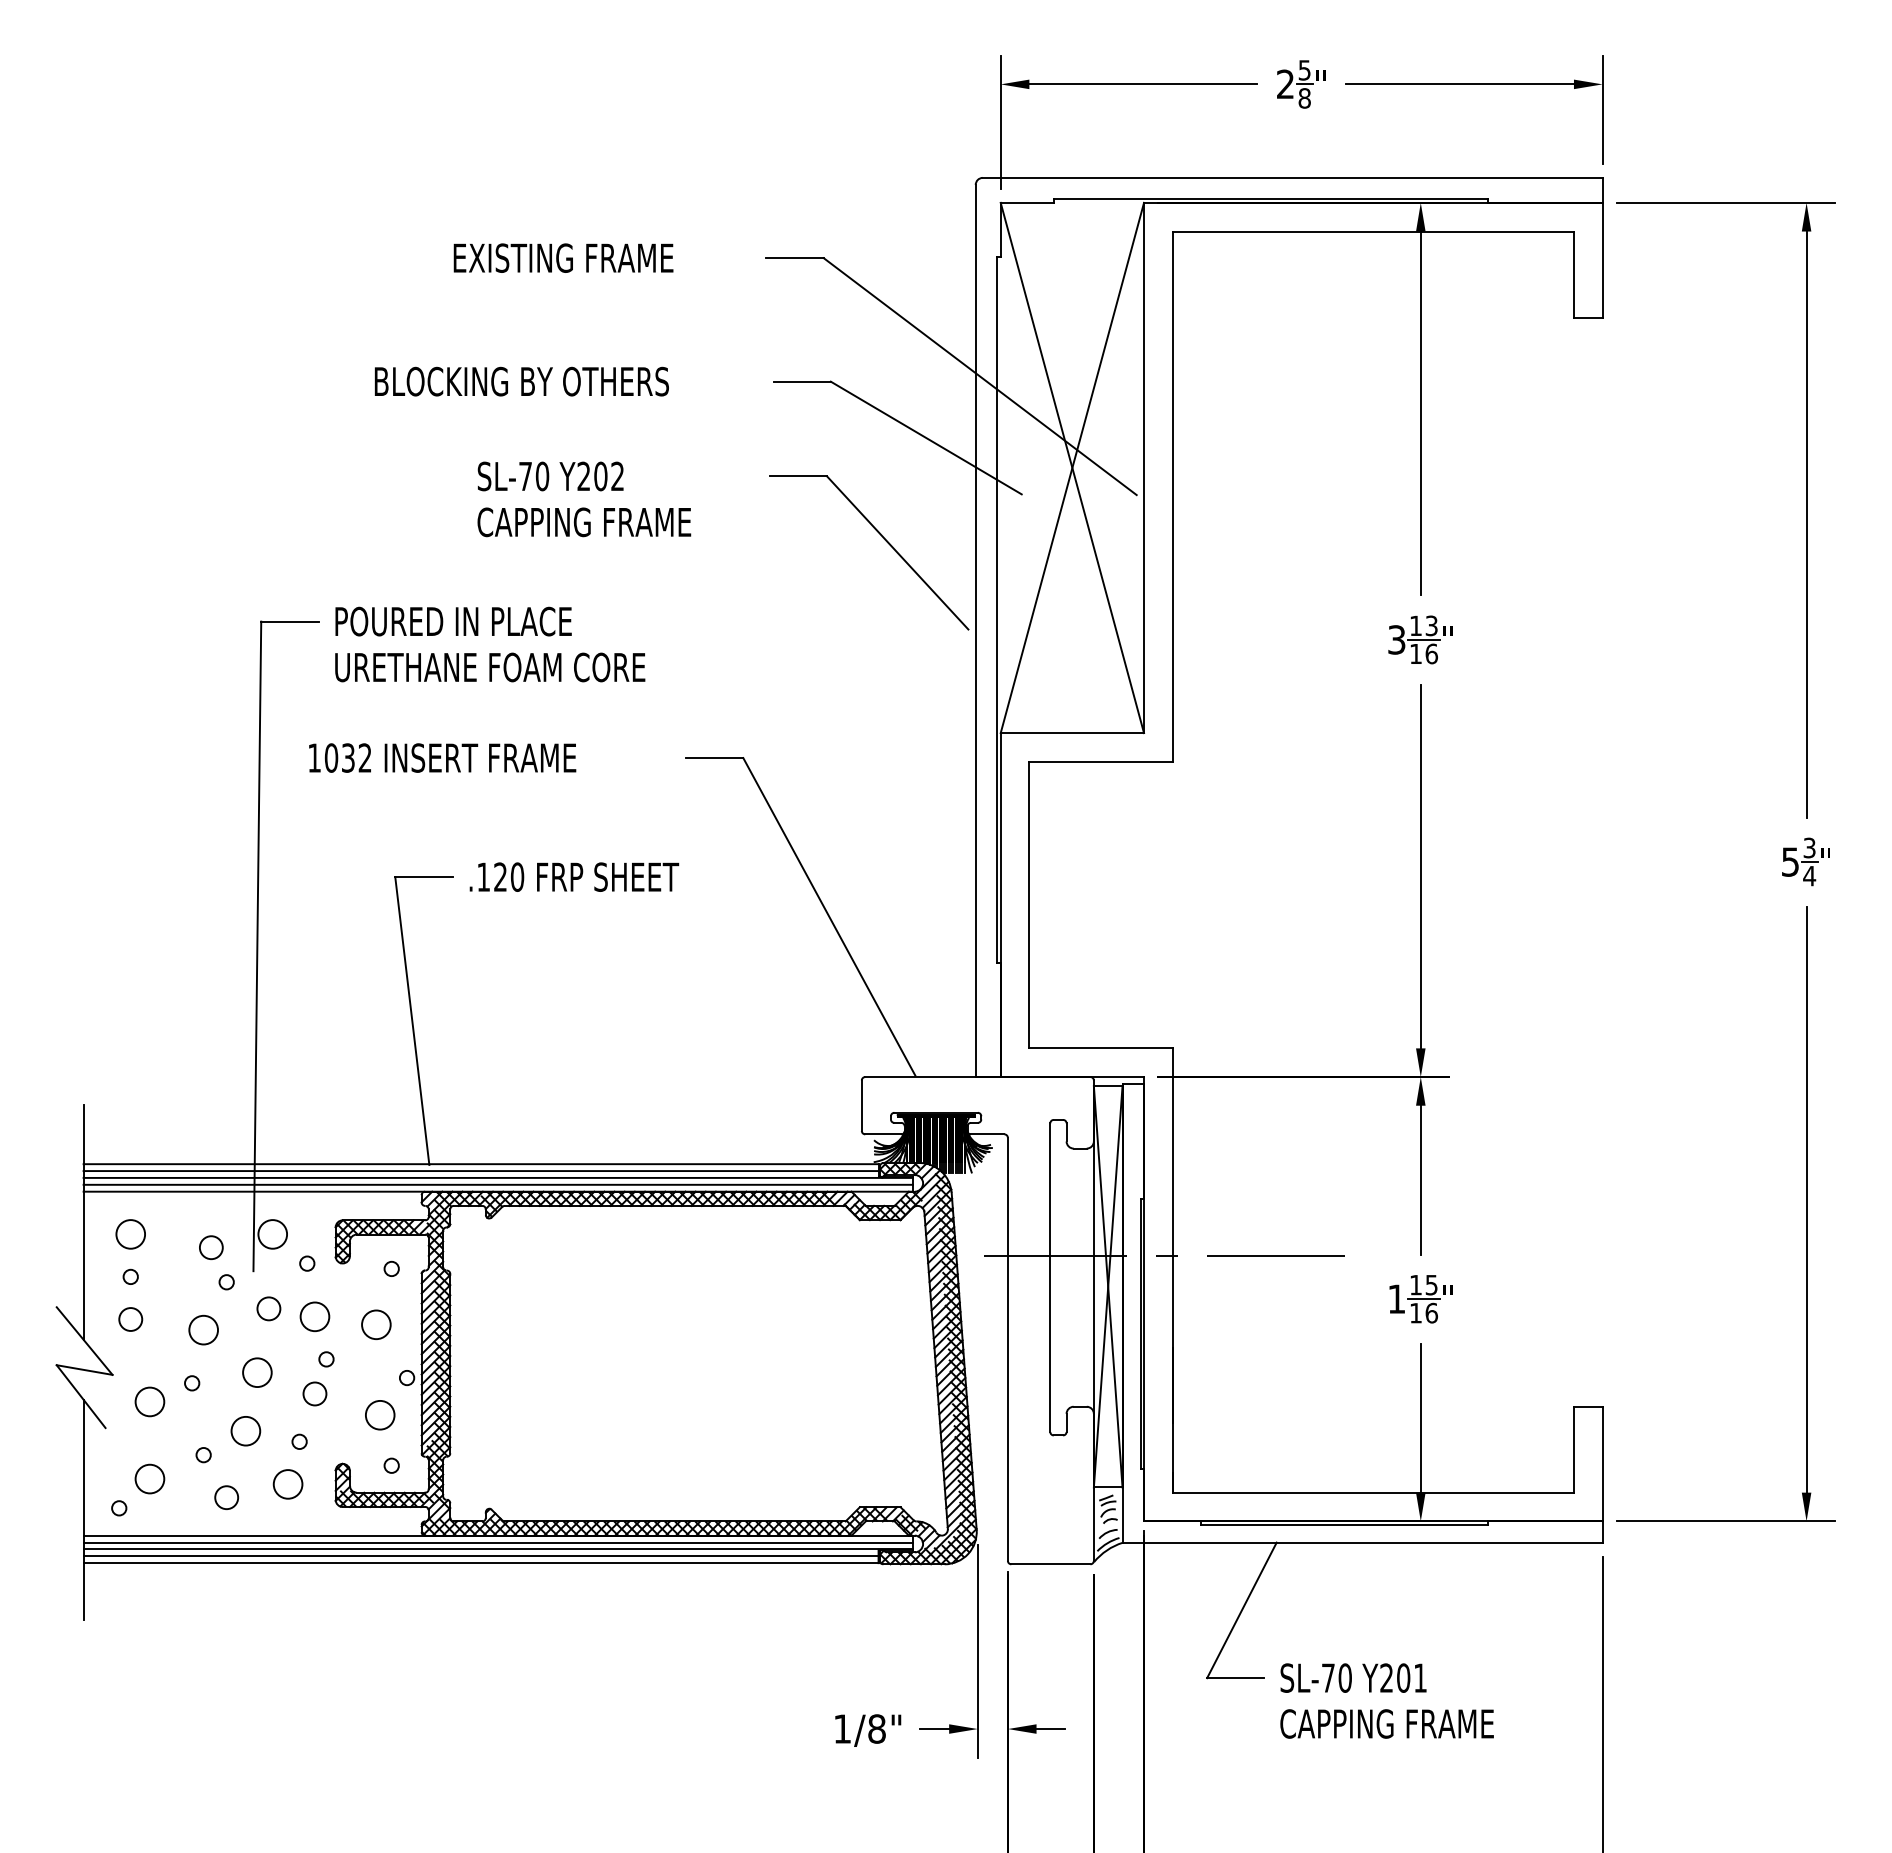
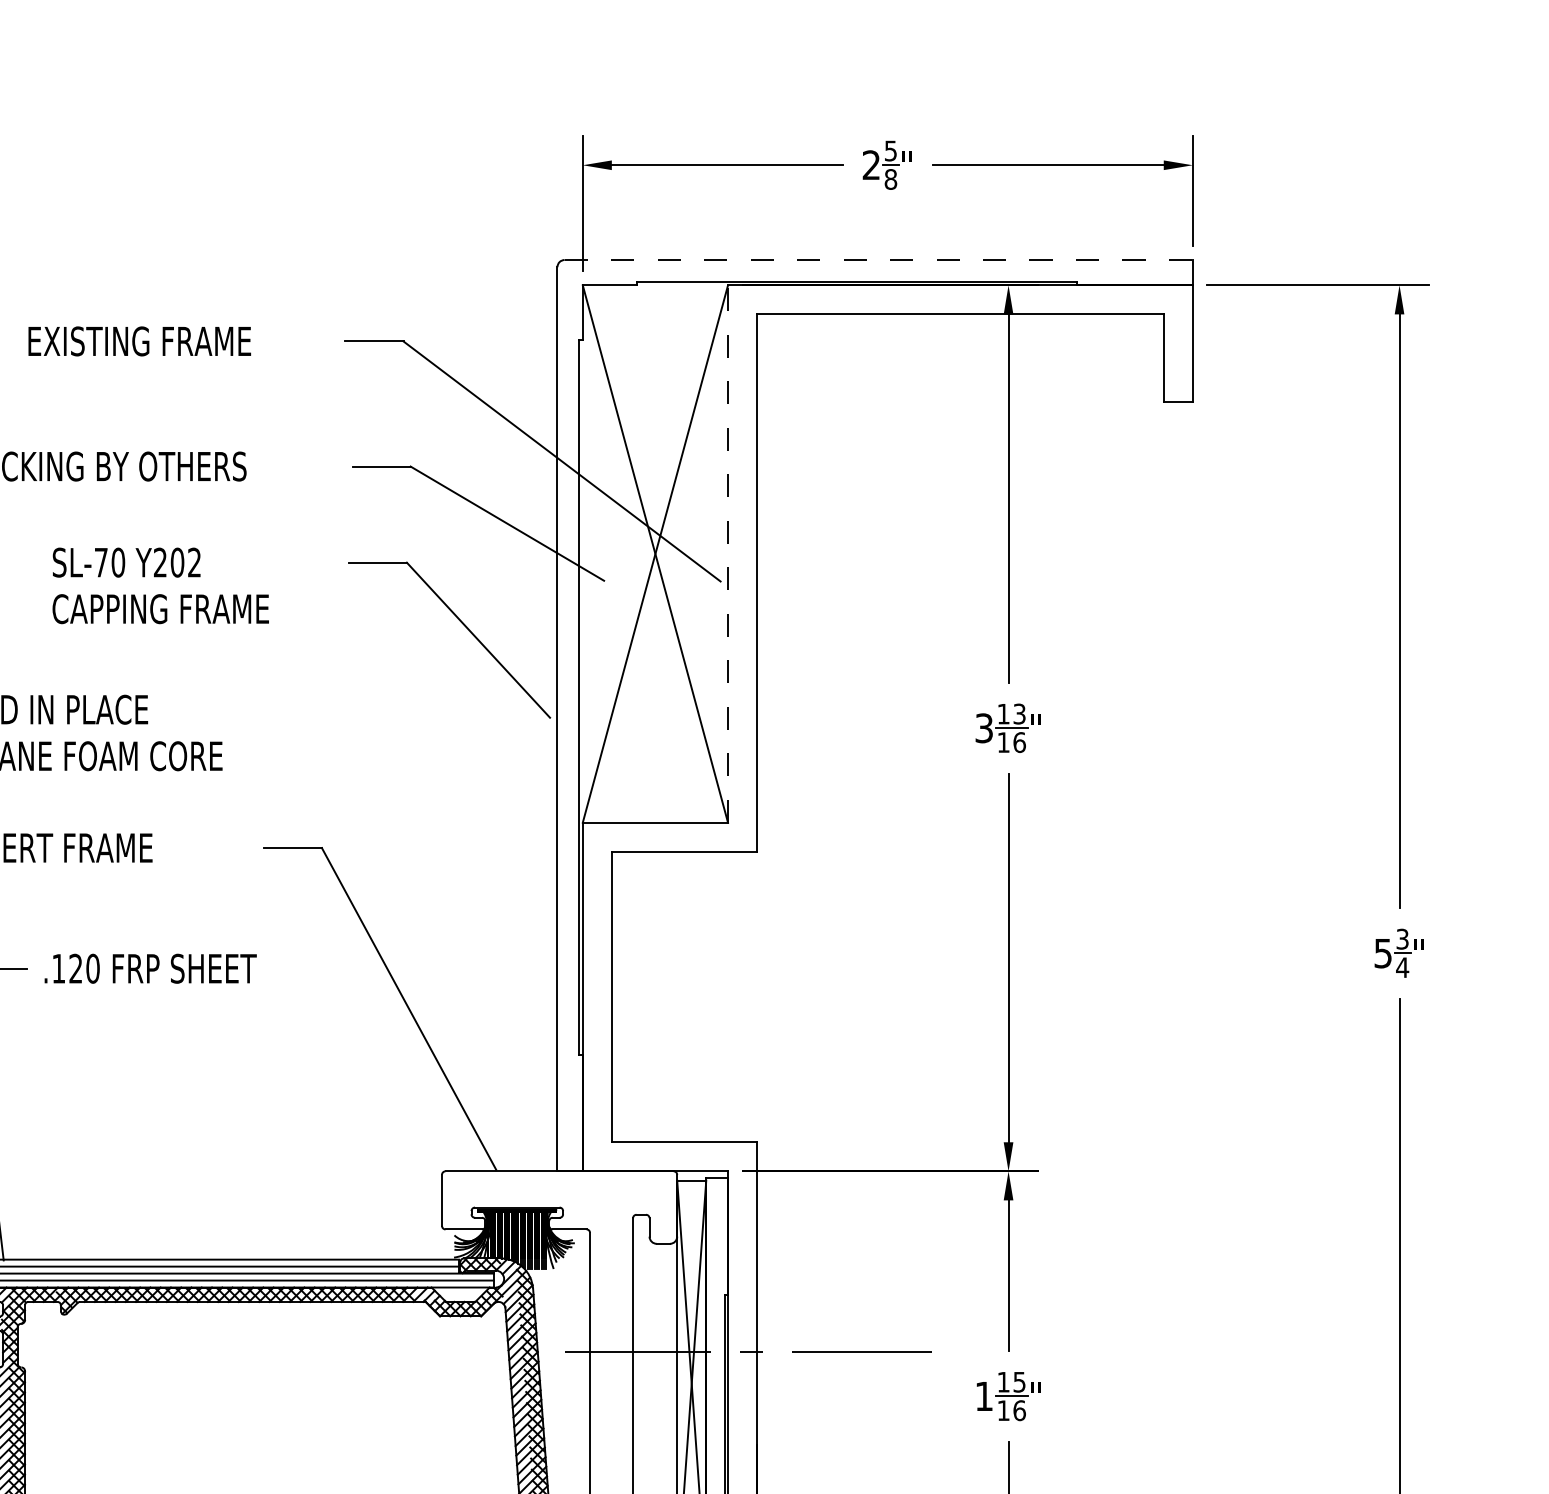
line: (1292, 177) -> (878, 259), solid -> dashed
line: (1144, 467) -> (728, 553), solid -> dashed

